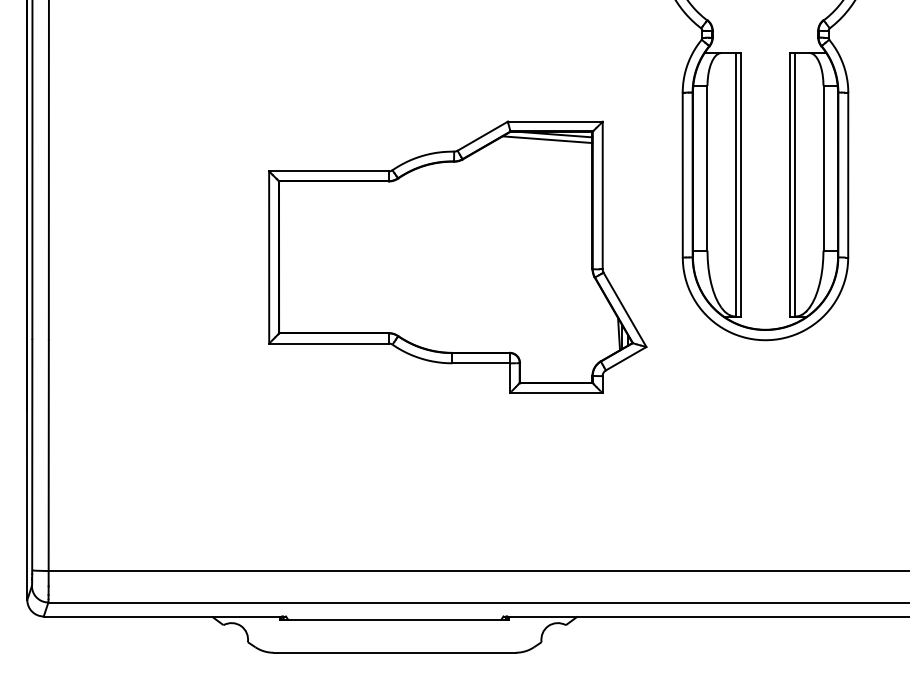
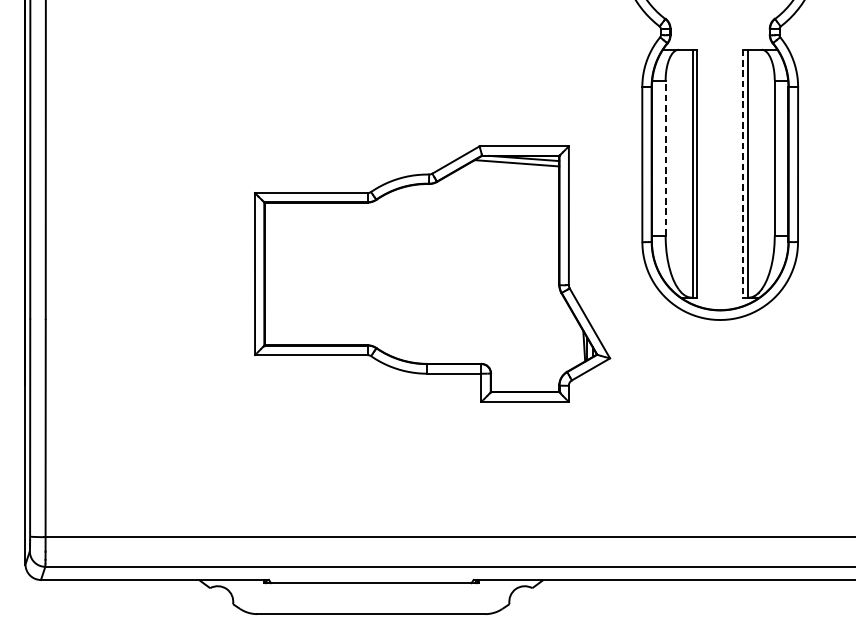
line: (707, 167) -> (665, 157), solid -> dashed
line: (790, 184) -> (743, 173), solid -> dashed
part: (457, 256) -> (432, 273), moved

